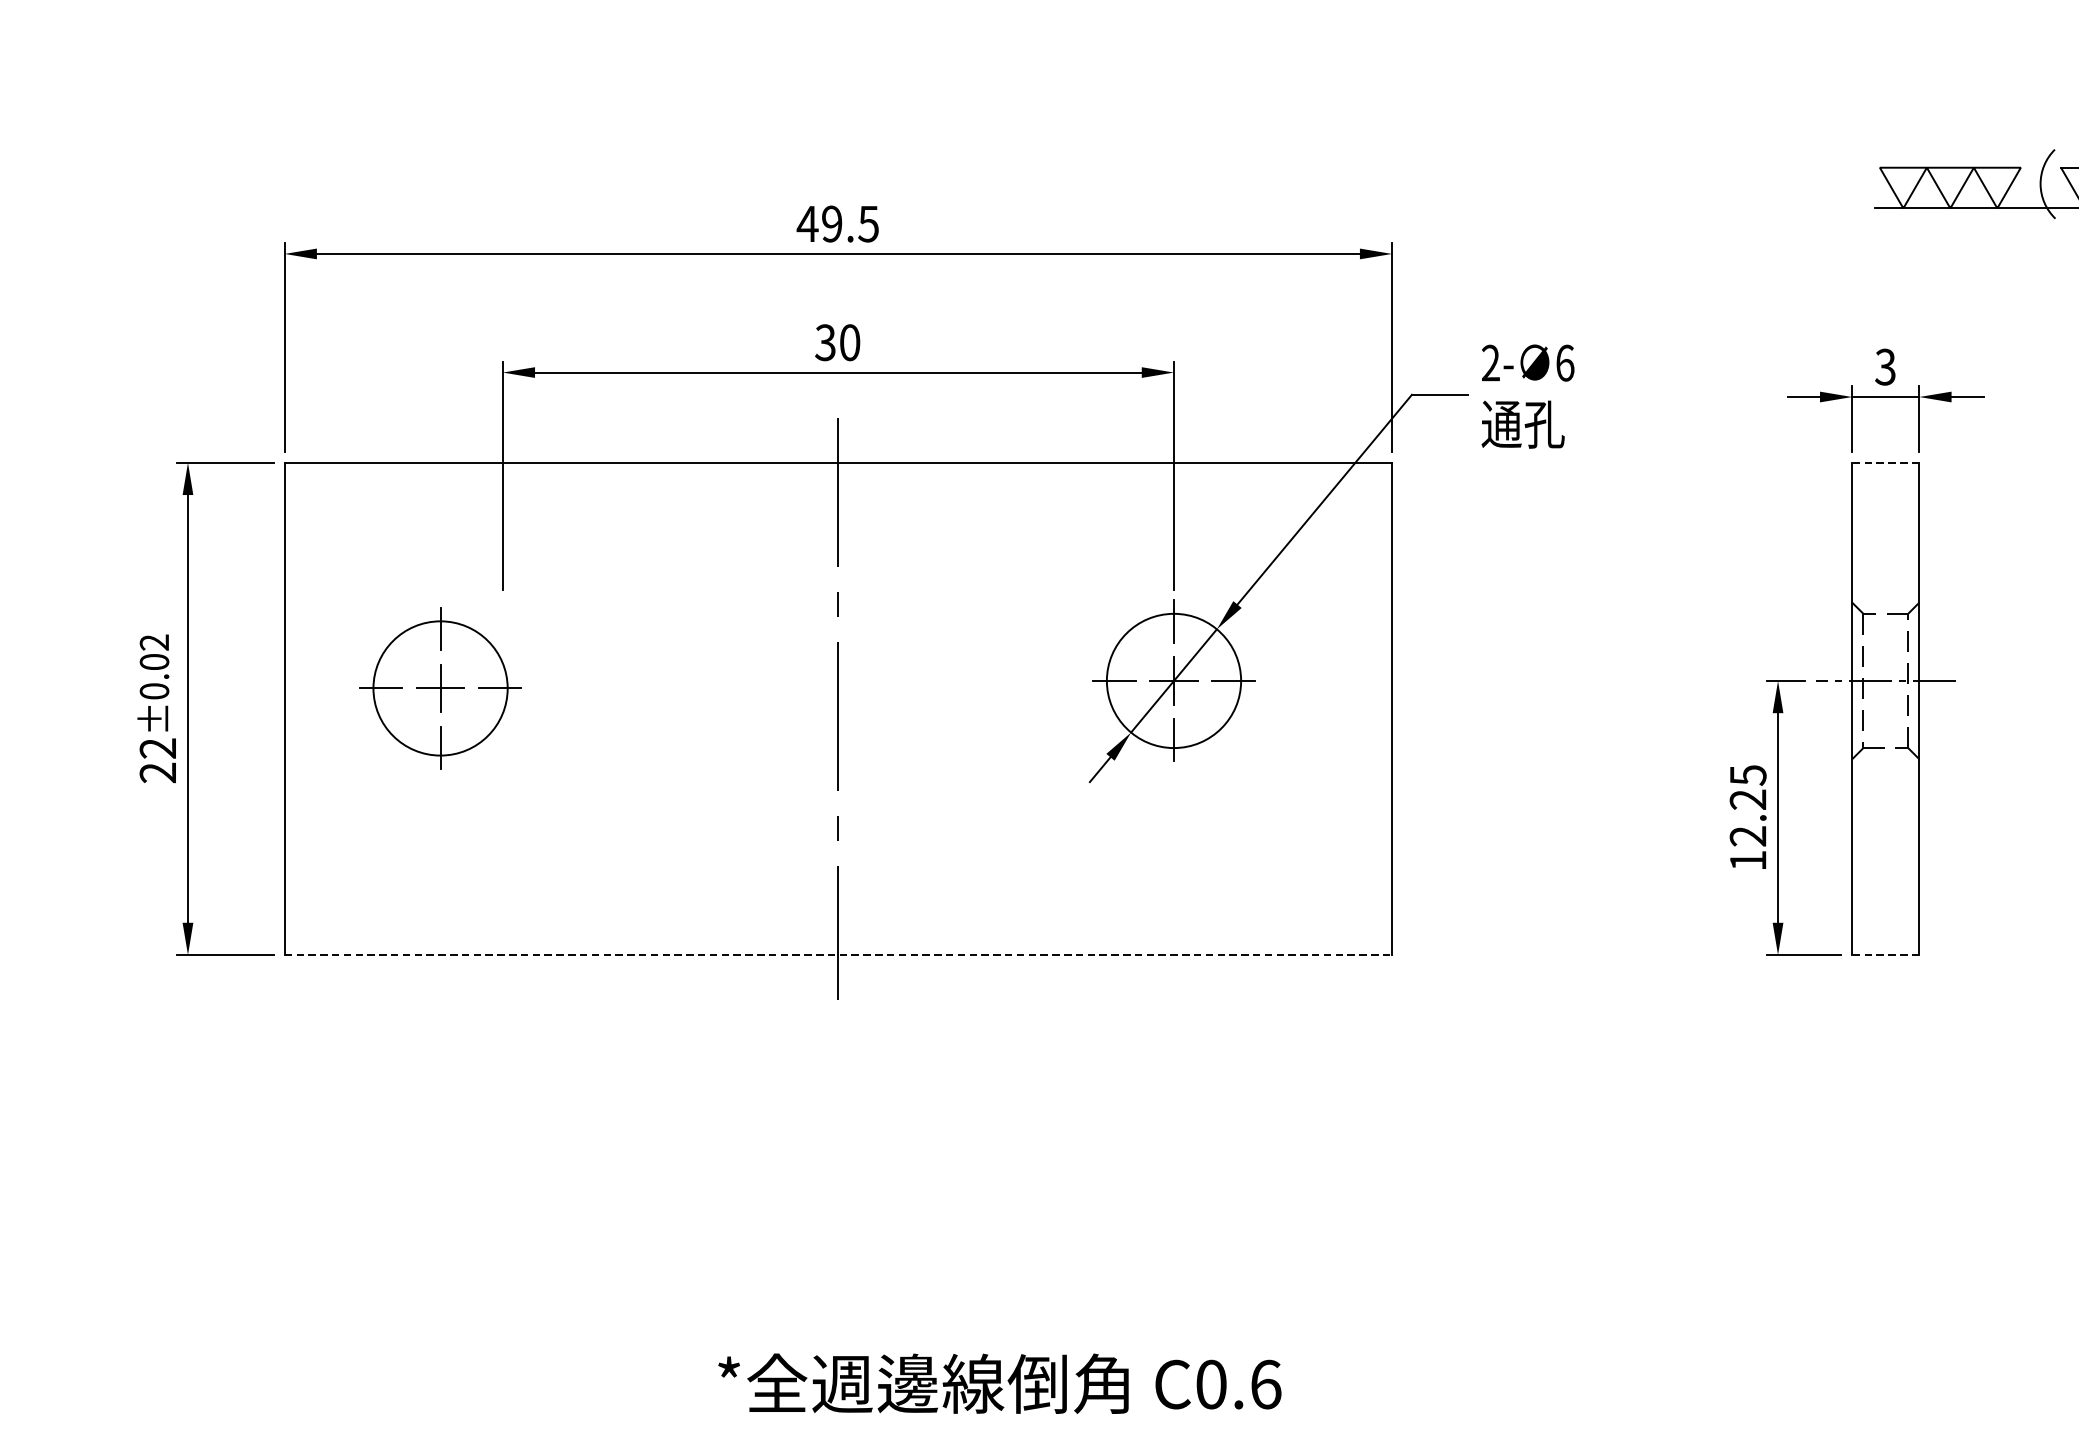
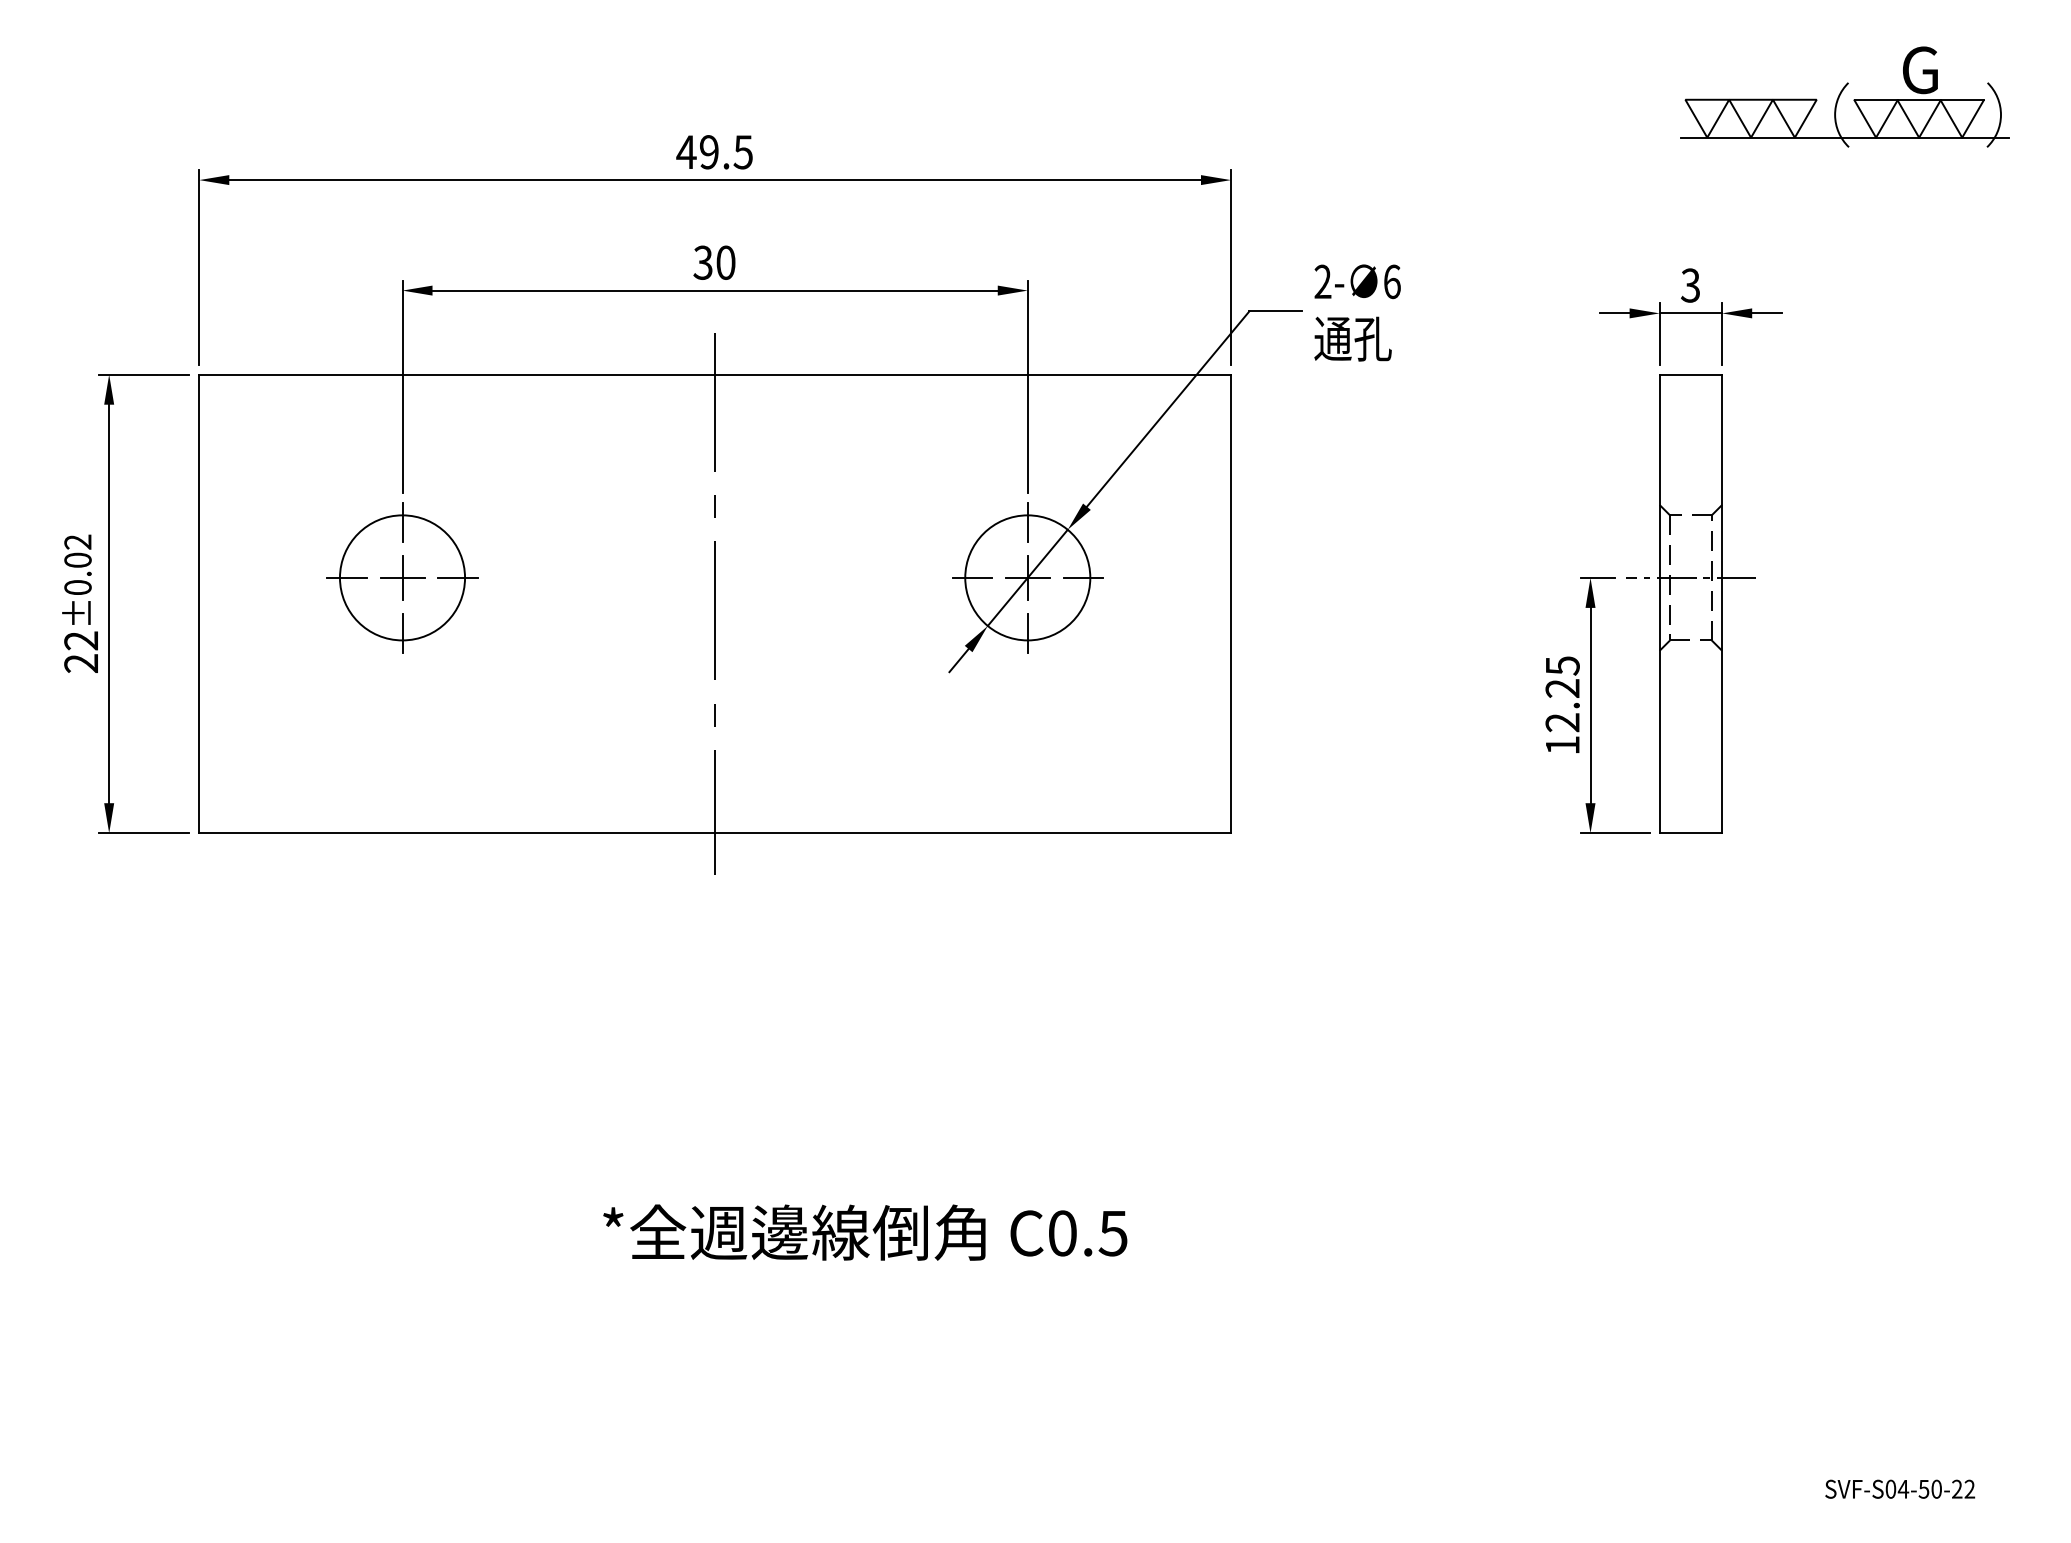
line: (1885, 462) -> (1690, 374), dashed -> solid
part: (440, 688) -> (402, 577), moved
line: (838, 955) -> (715, 833), dashed -> solid
line: (1885, 955) -> (1690, 833), dashed -> solid
text: (1264, 1384) -> (1112, 1233), C0.6 -> C0.5

